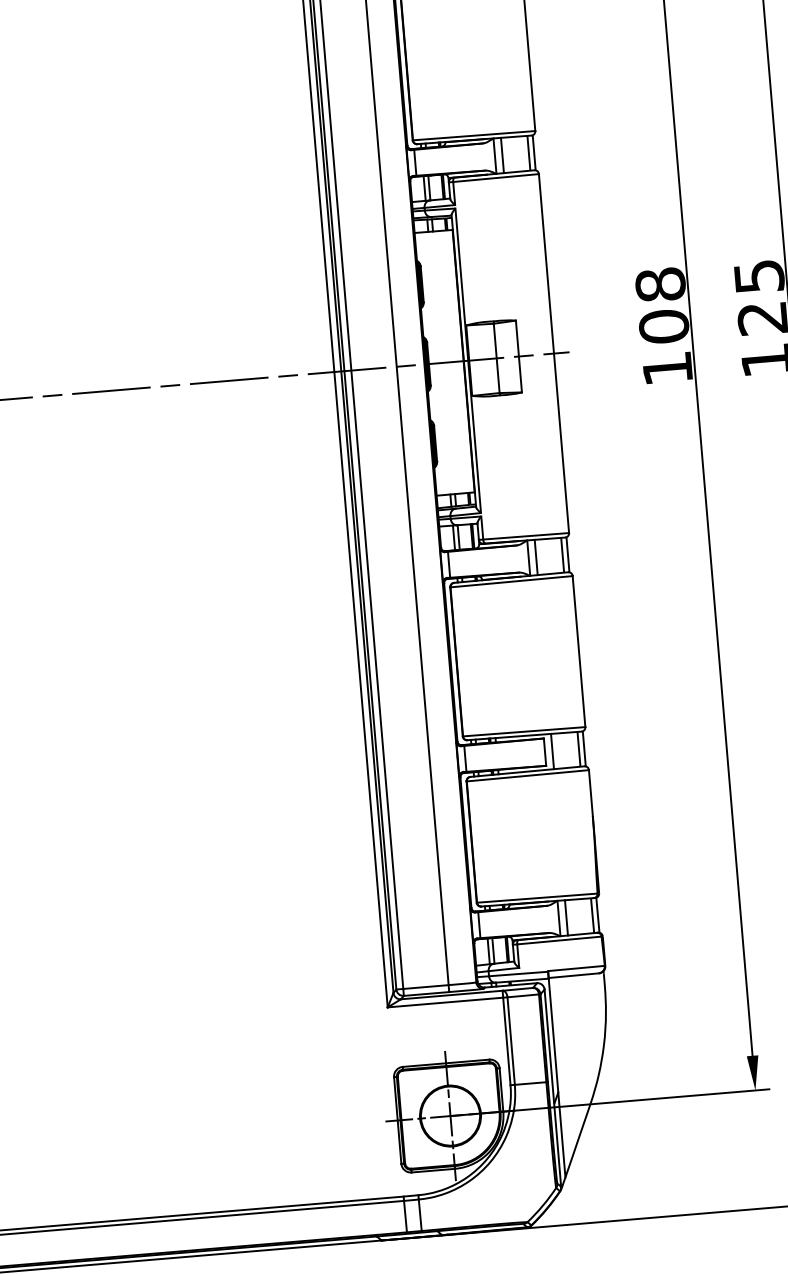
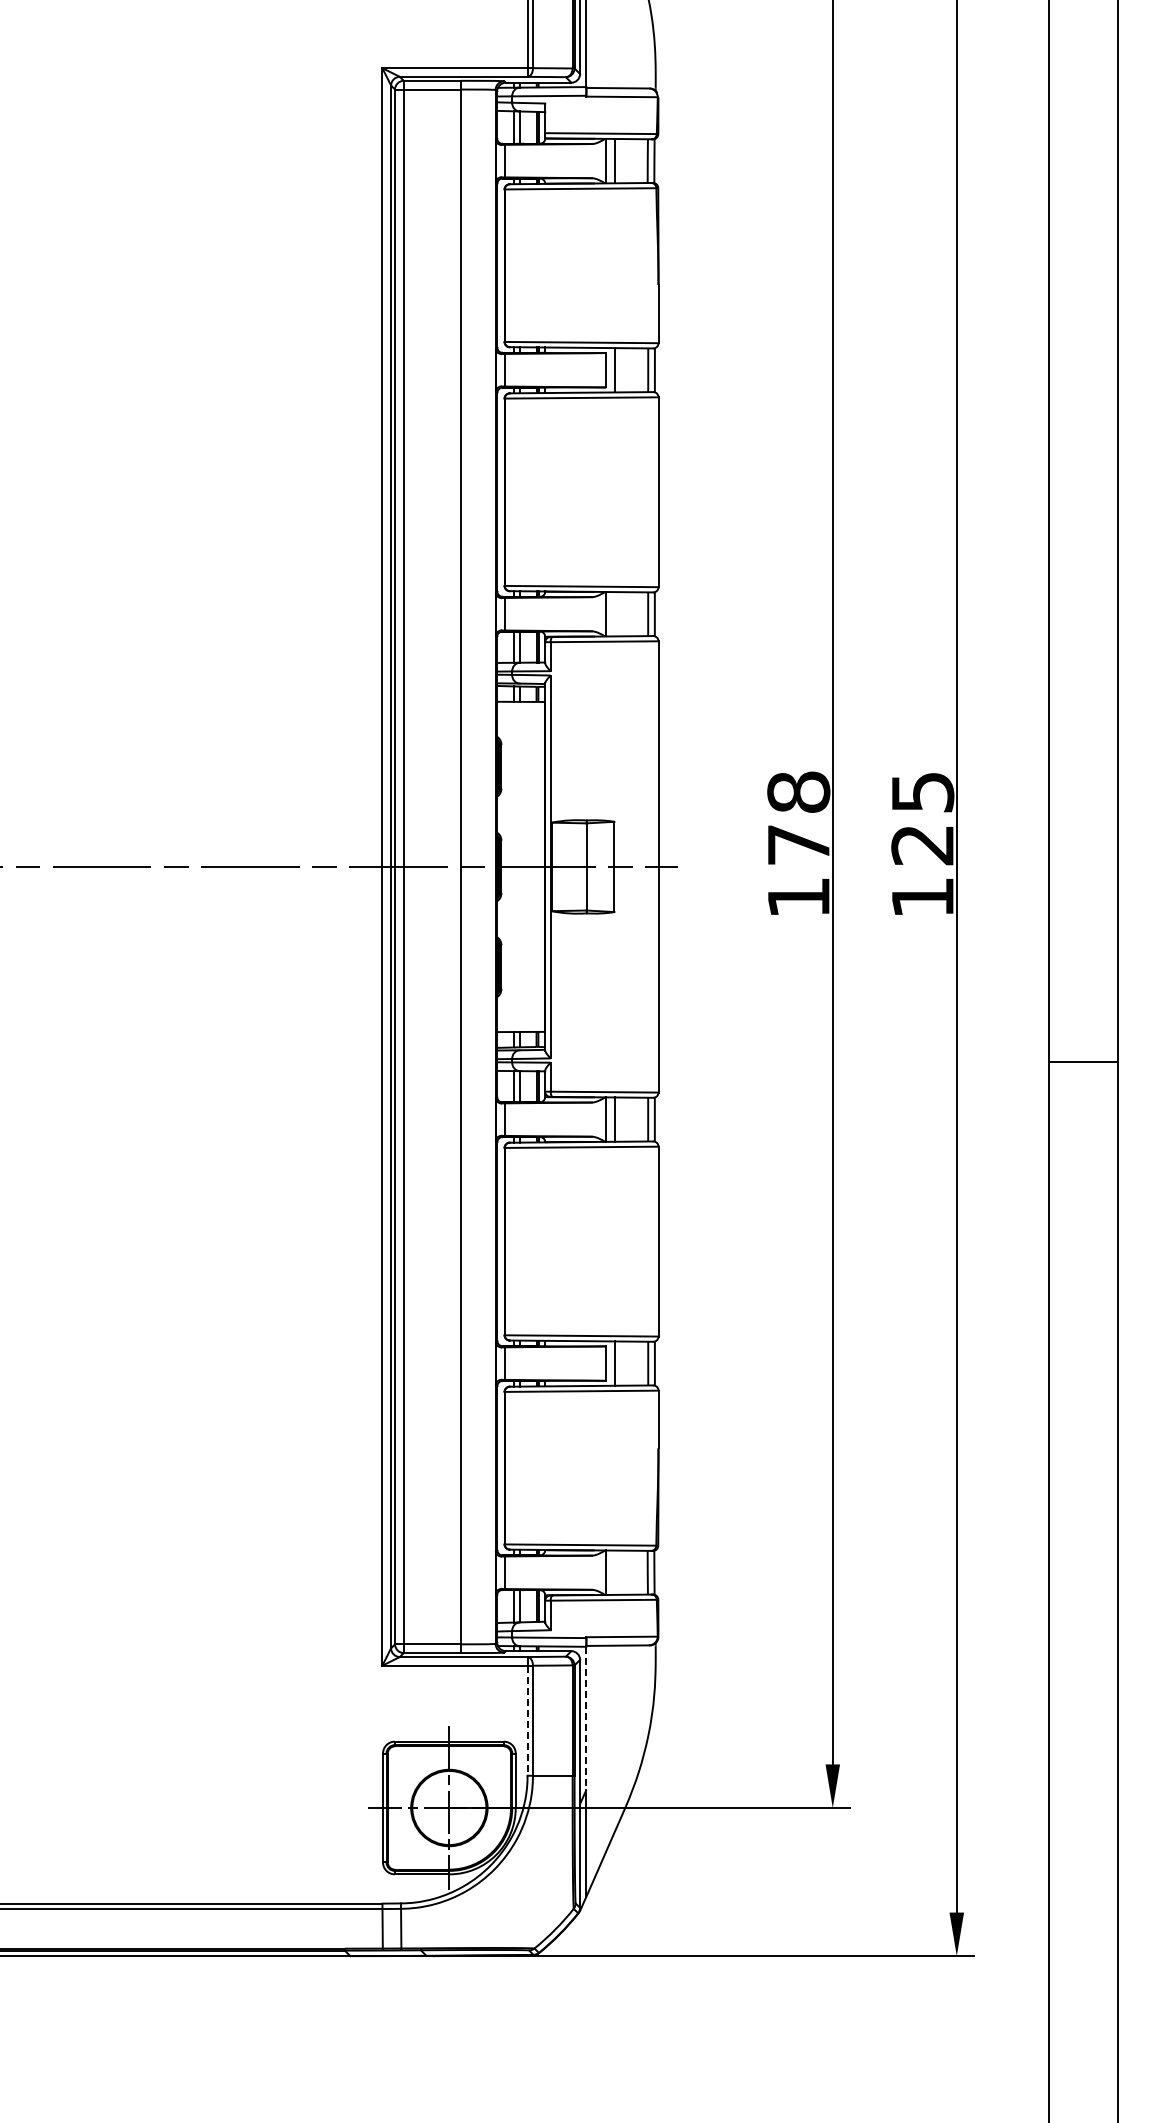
line: (502, 155) -> (614, 614), removed
text: (663, 326) -> (798, 844), 108 -> 178
line: (566, 917) -> (614, 1572), removed
line: (553, 1035) -> (586, 1718), solid -> dashed
line: (506, 1042) -> (527, 1721), solid -> dashed

